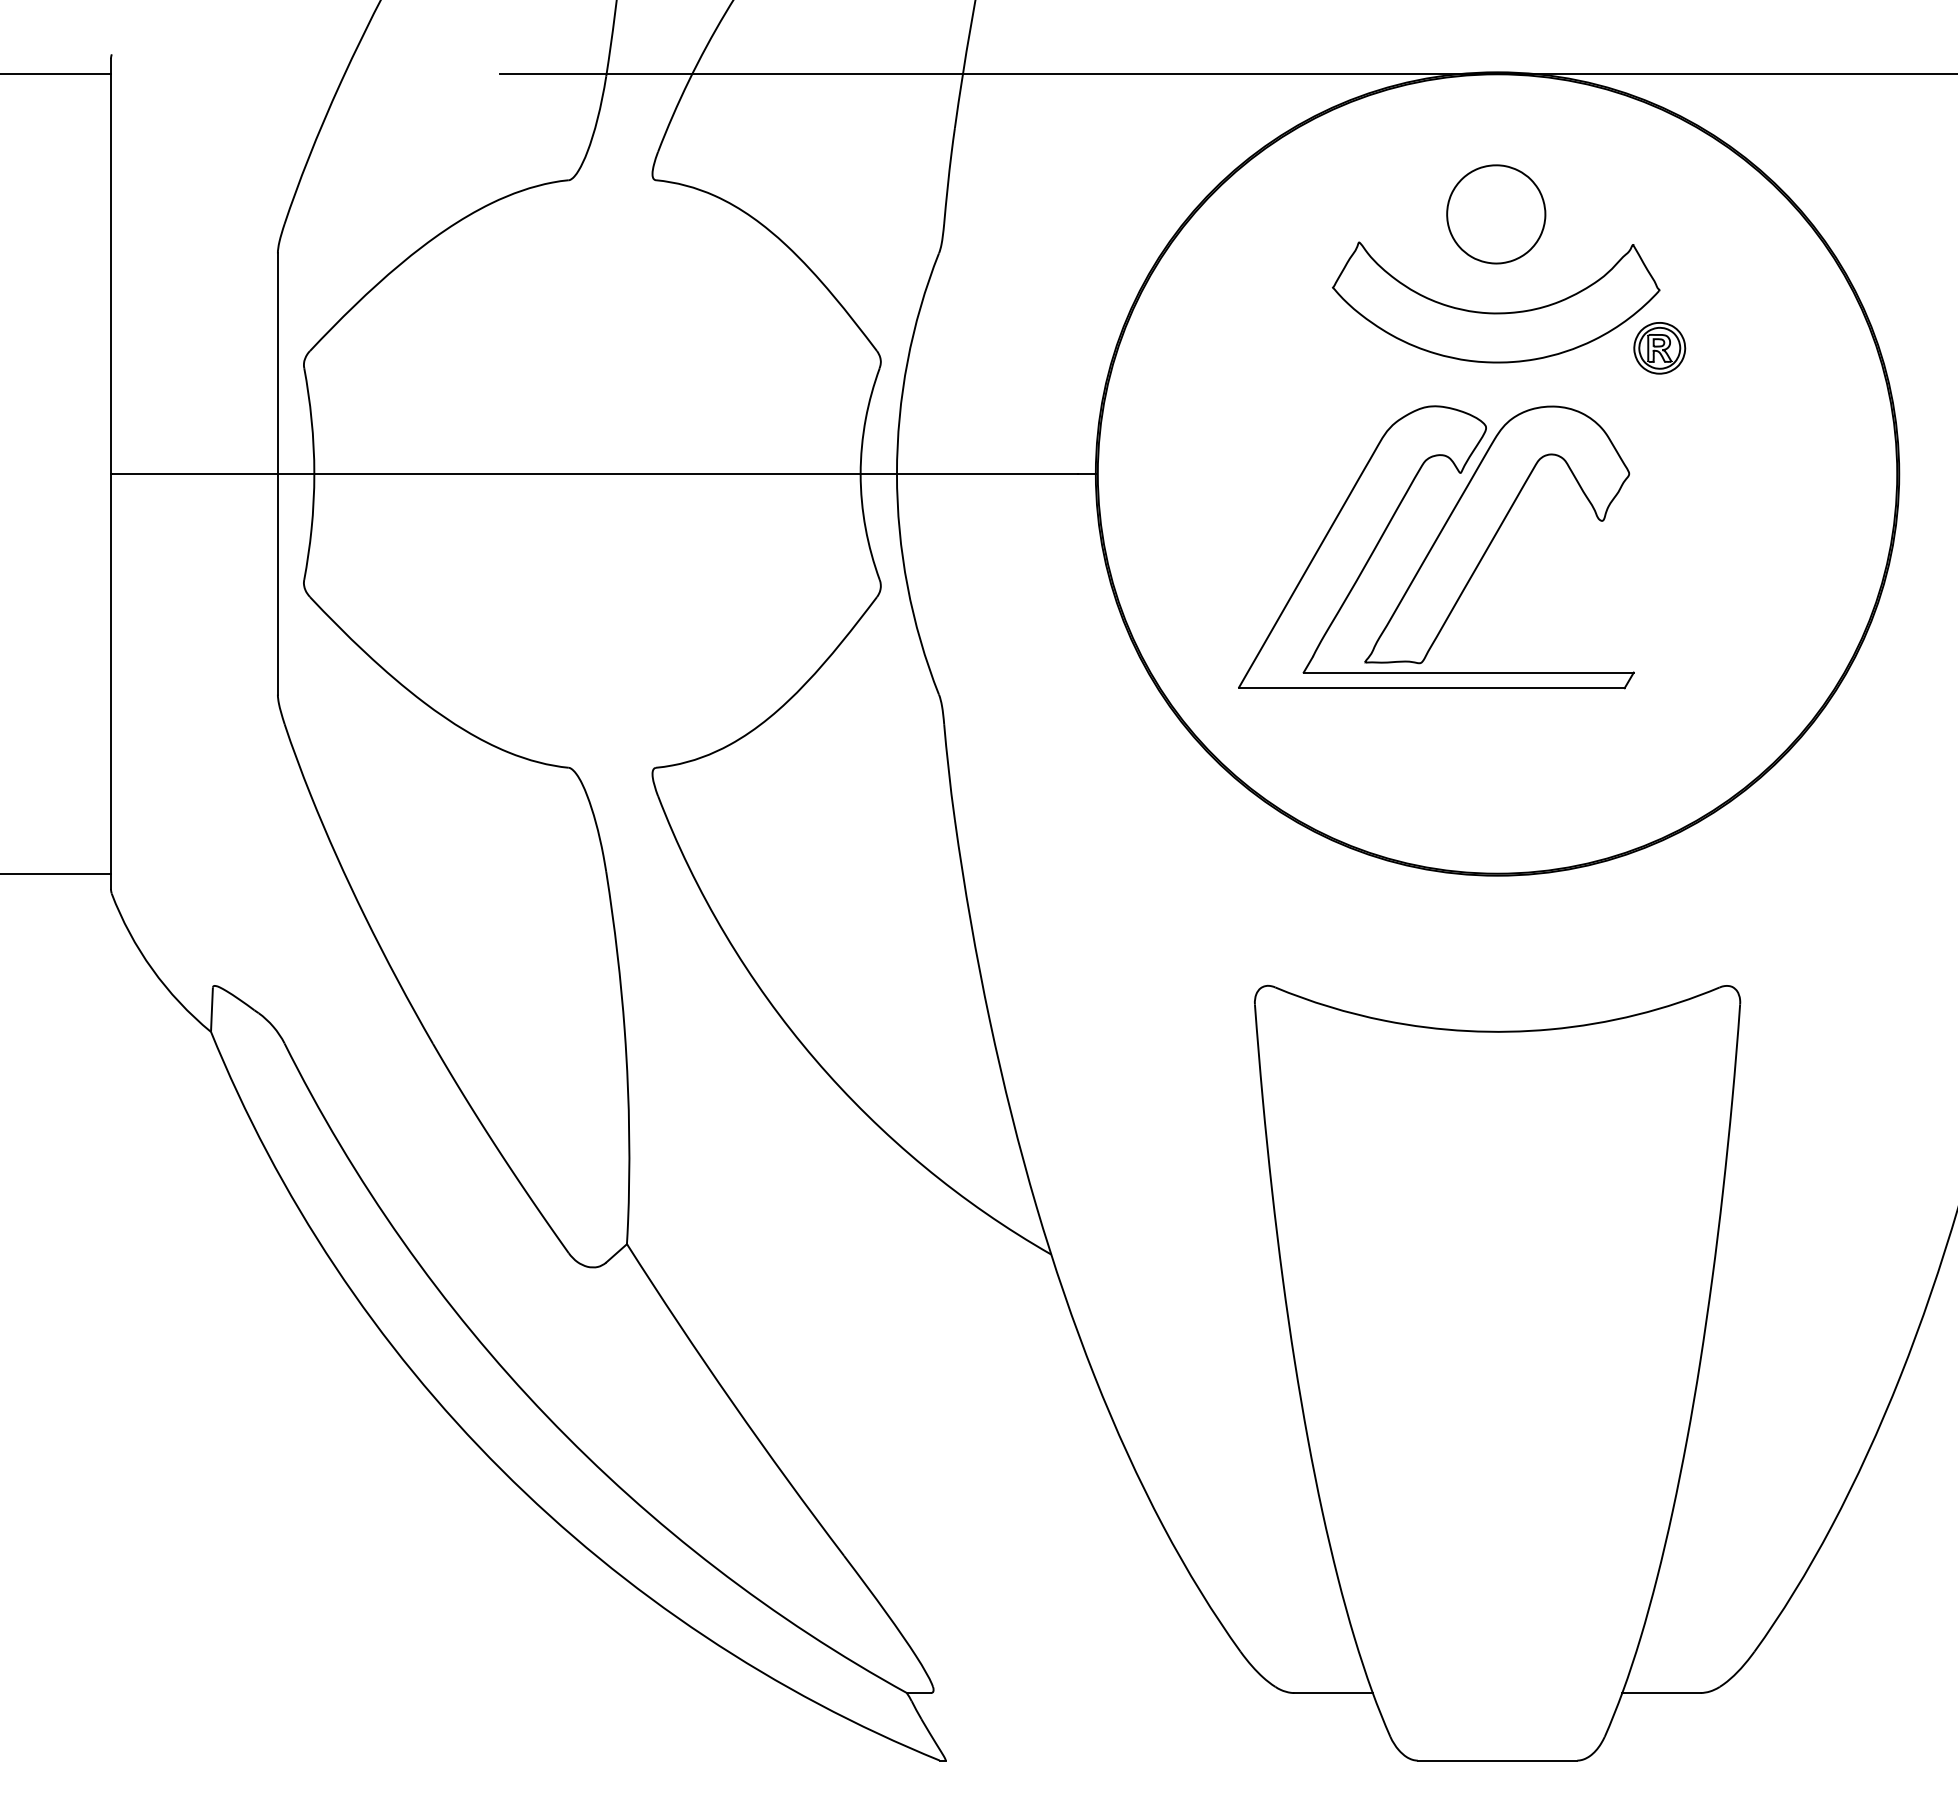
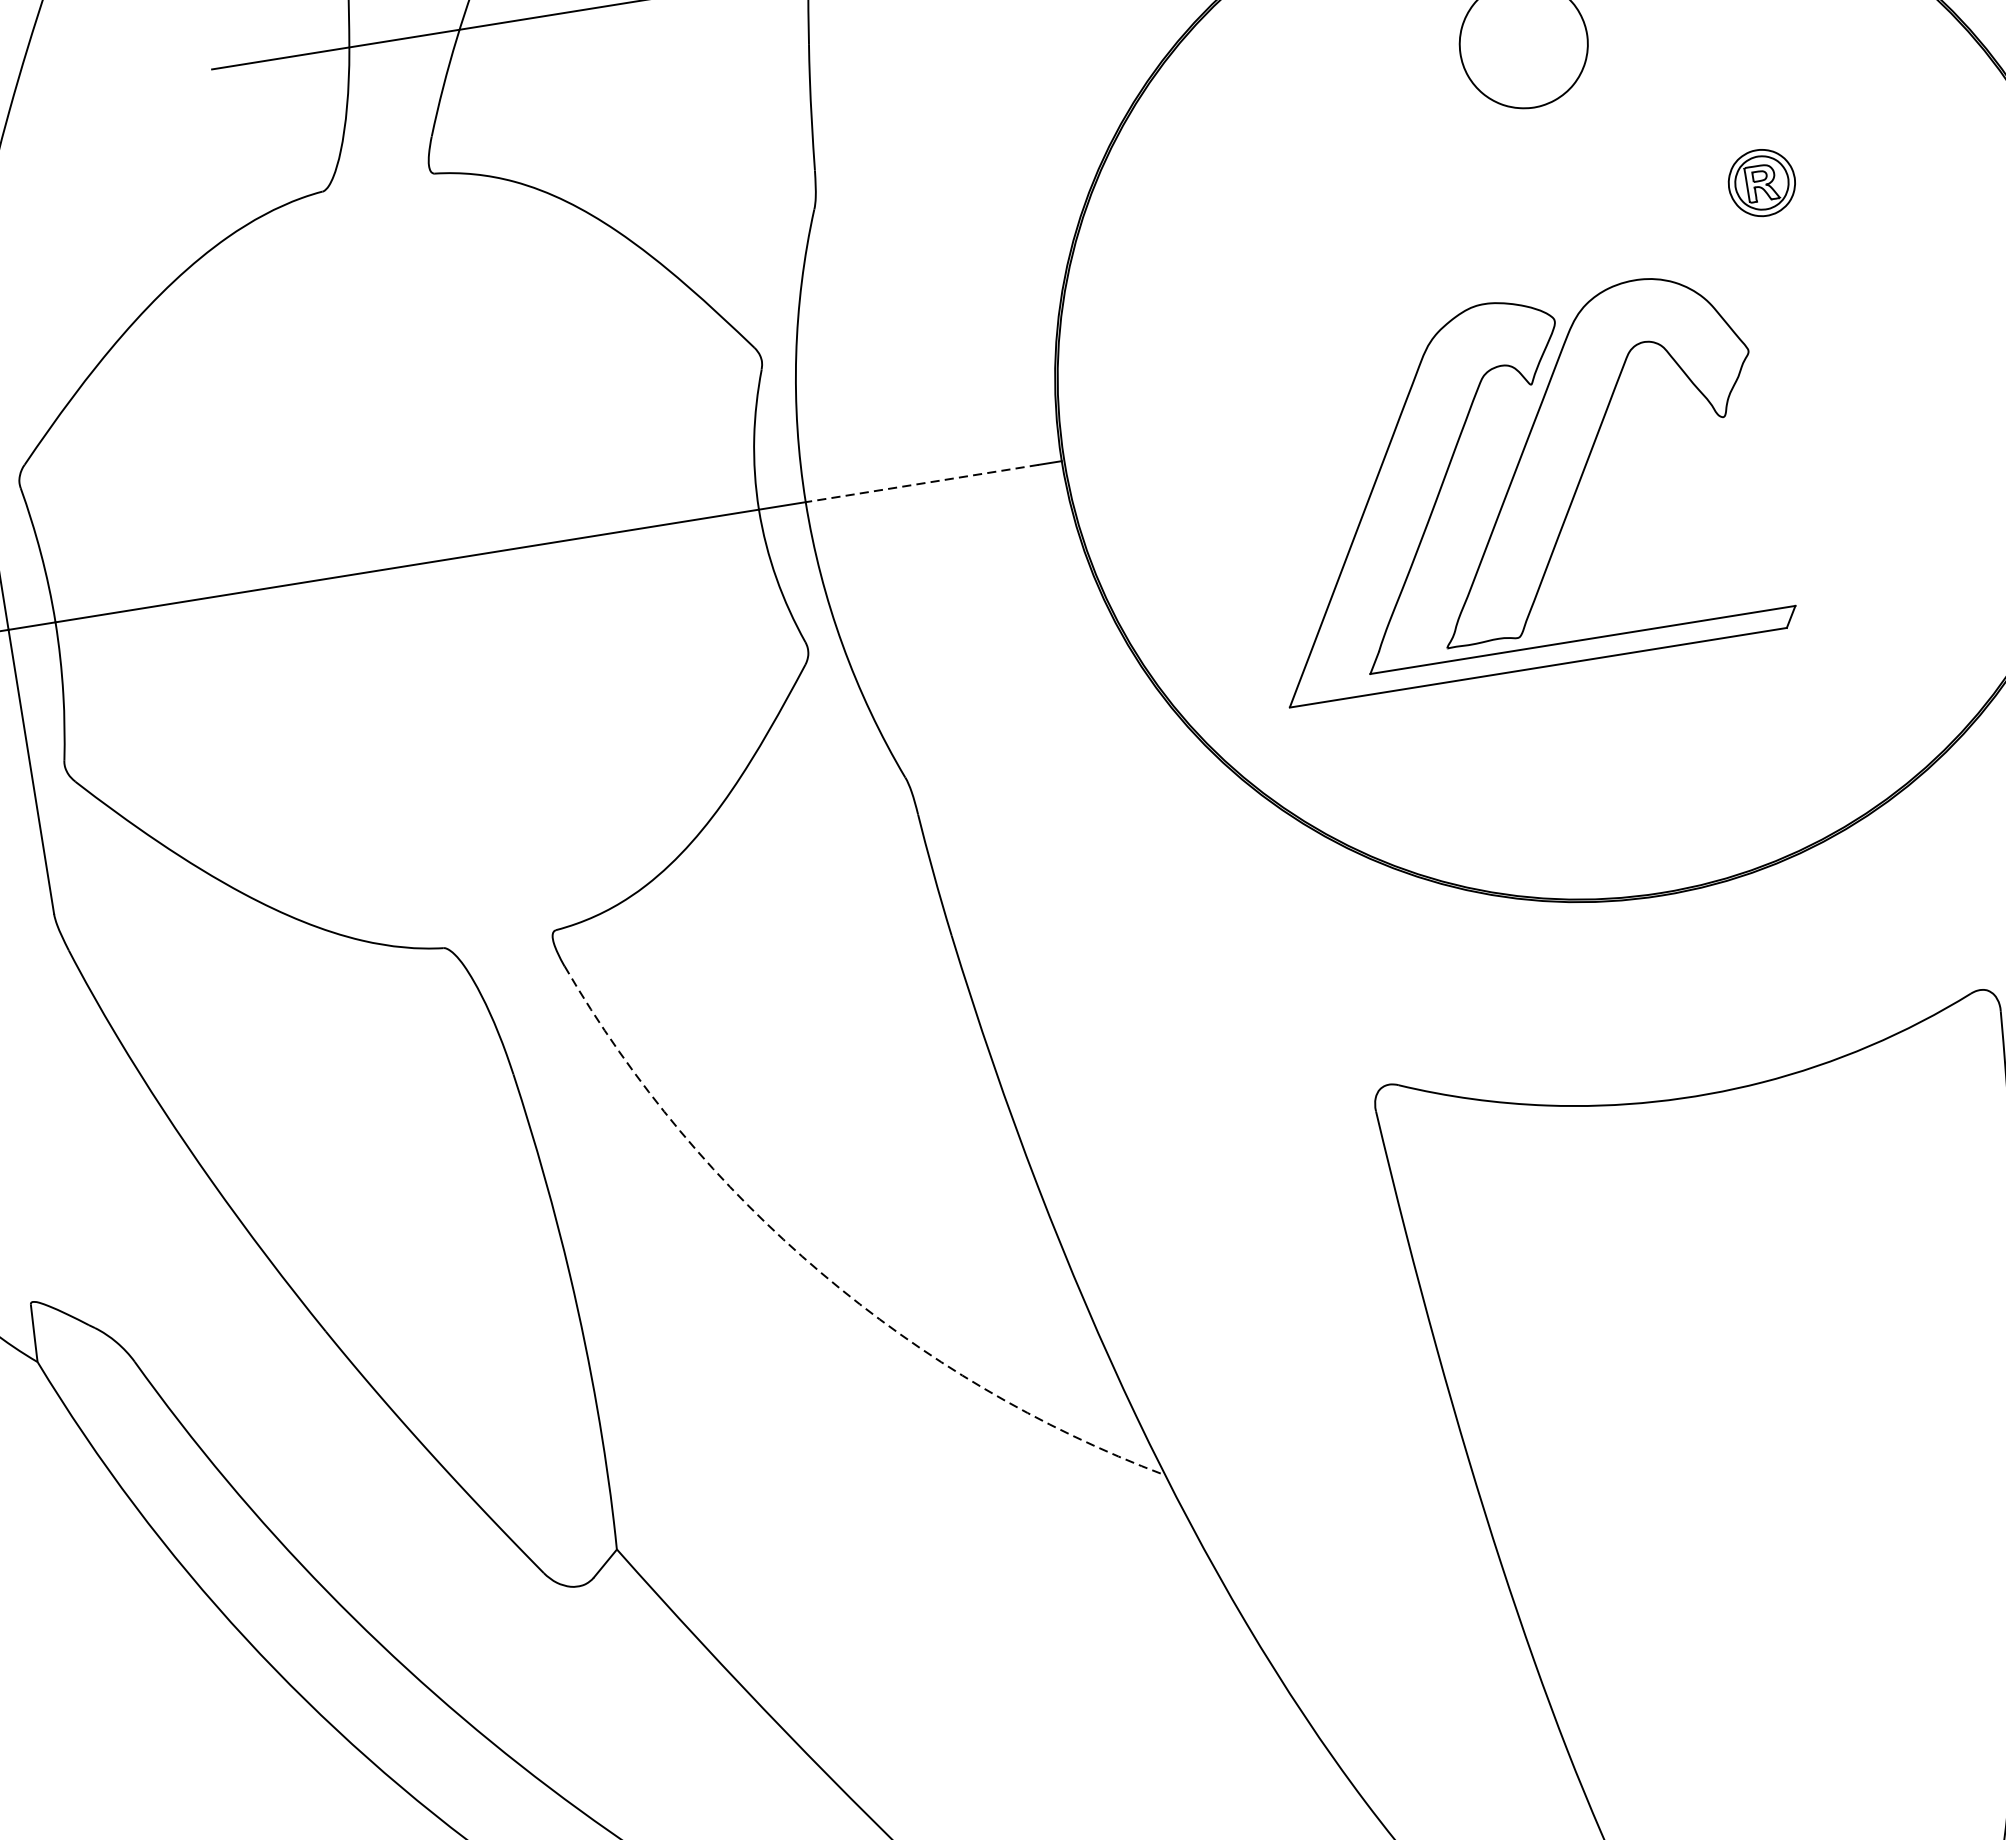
part: (1496, 312) -> (1544, 170), removed
line: (986, 474) -> (921, 484), solid -> dashed
arc: (815, 1059) -> (821, 1272), solid -> dashed

